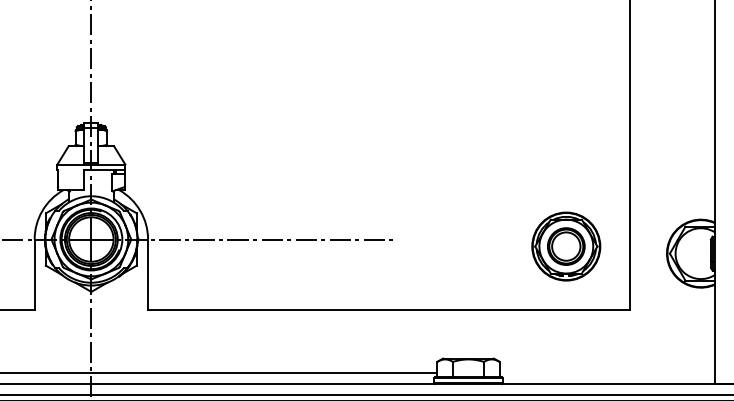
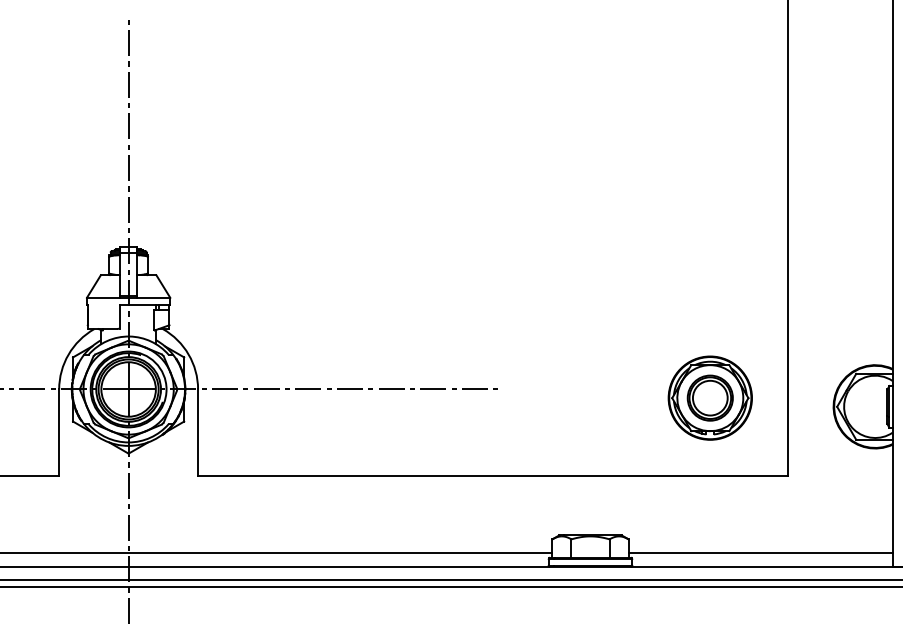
line: (607, 372) -> (760, 552), added

